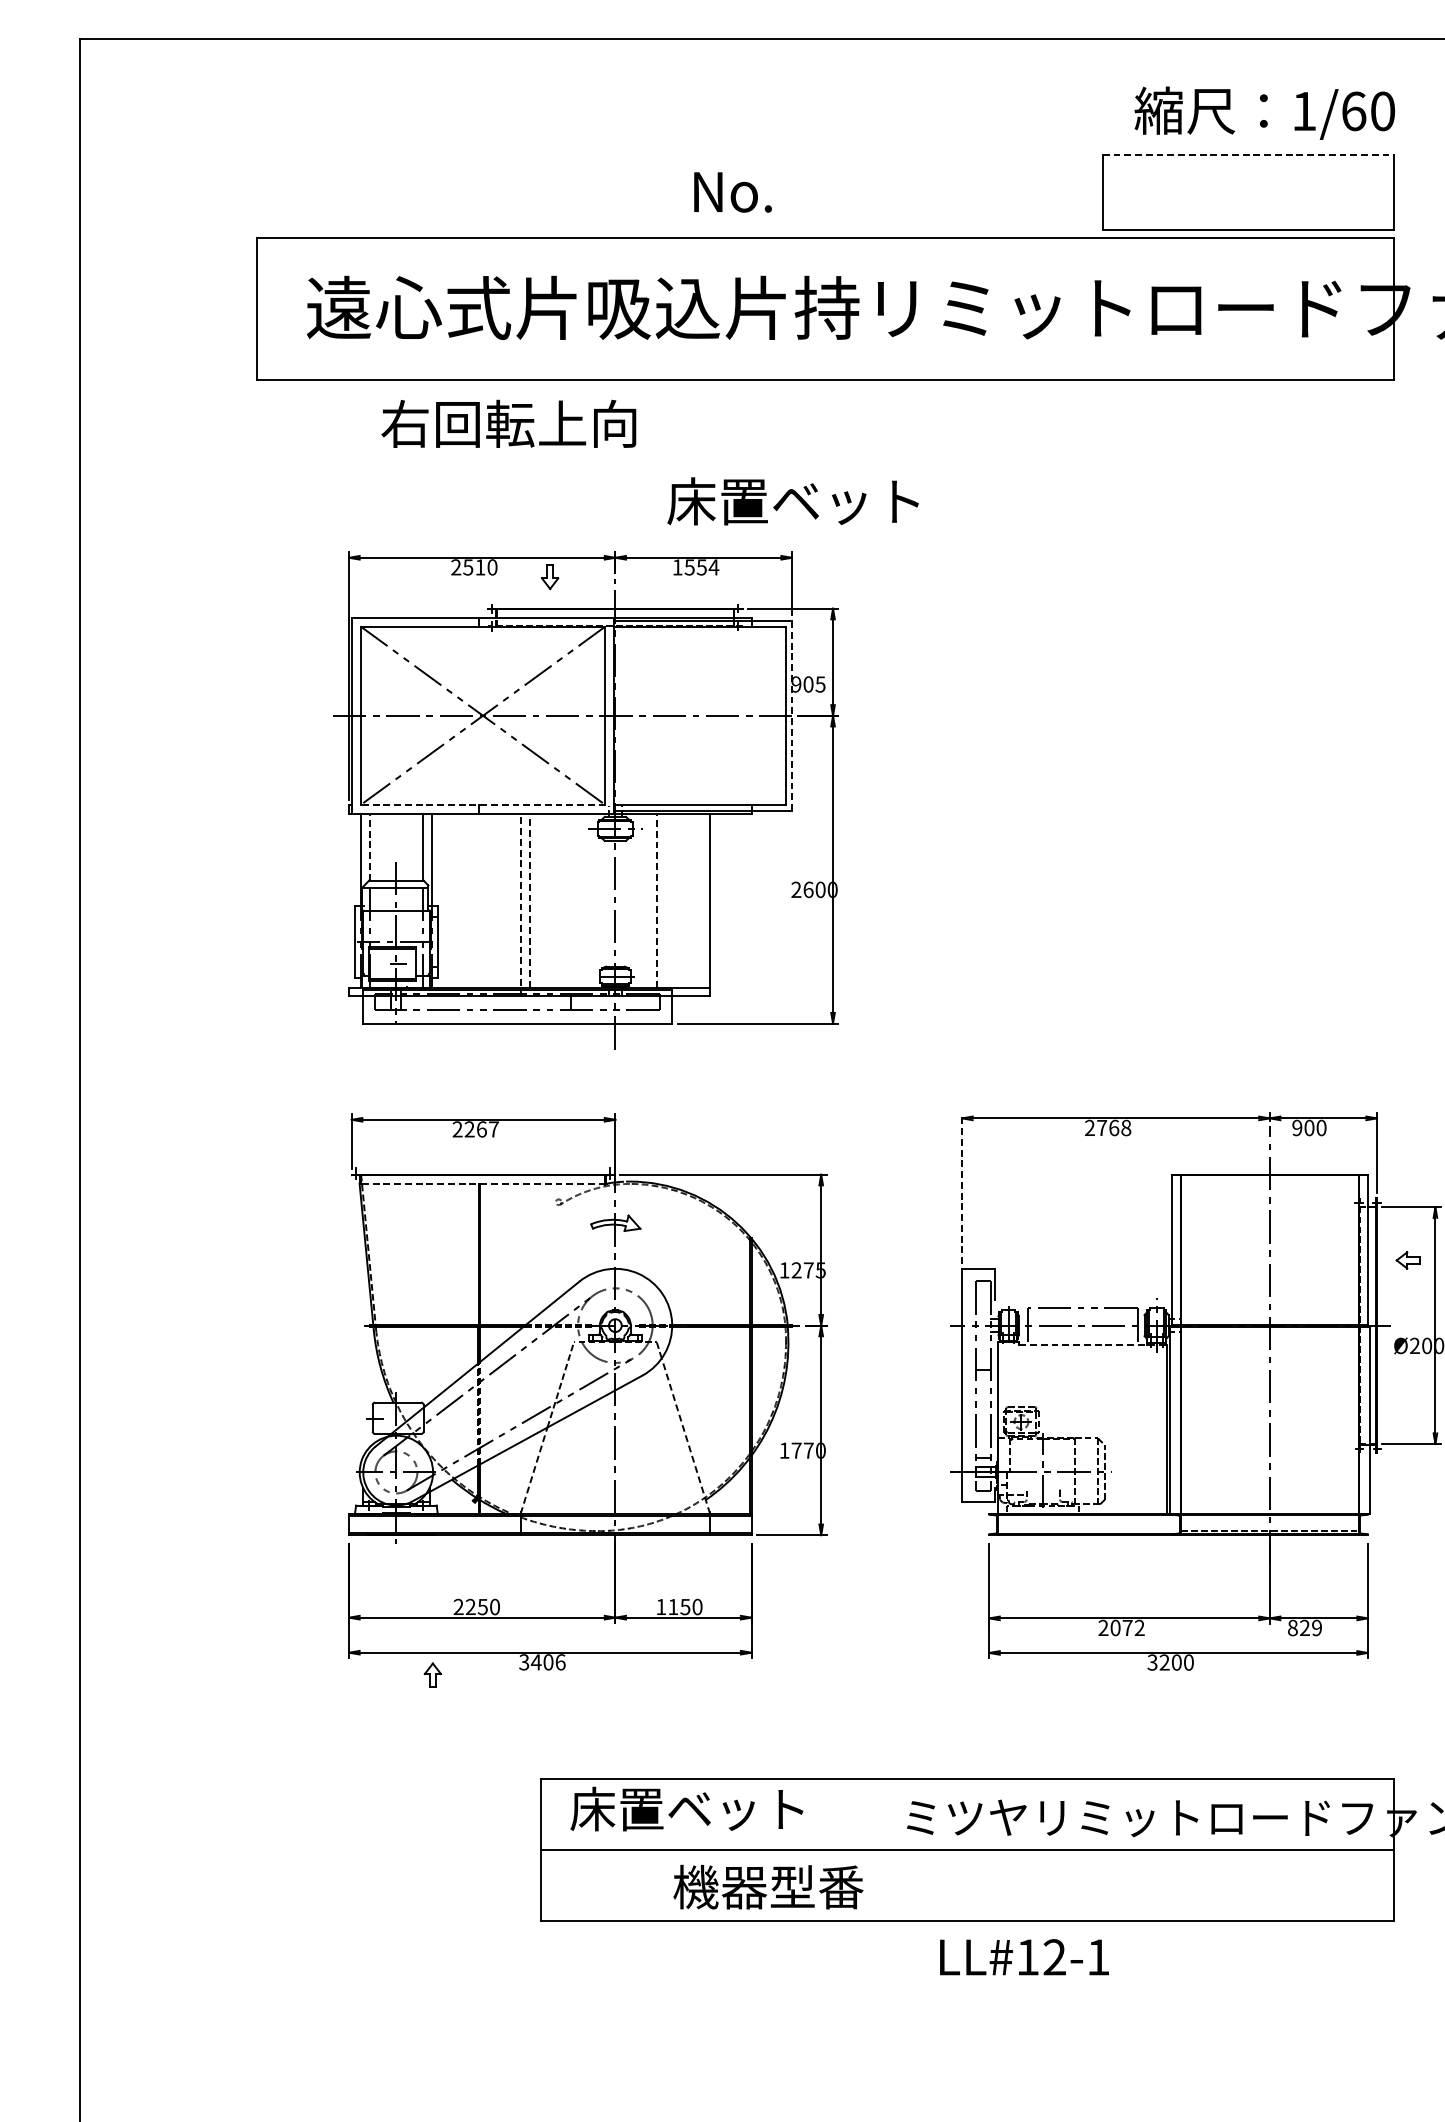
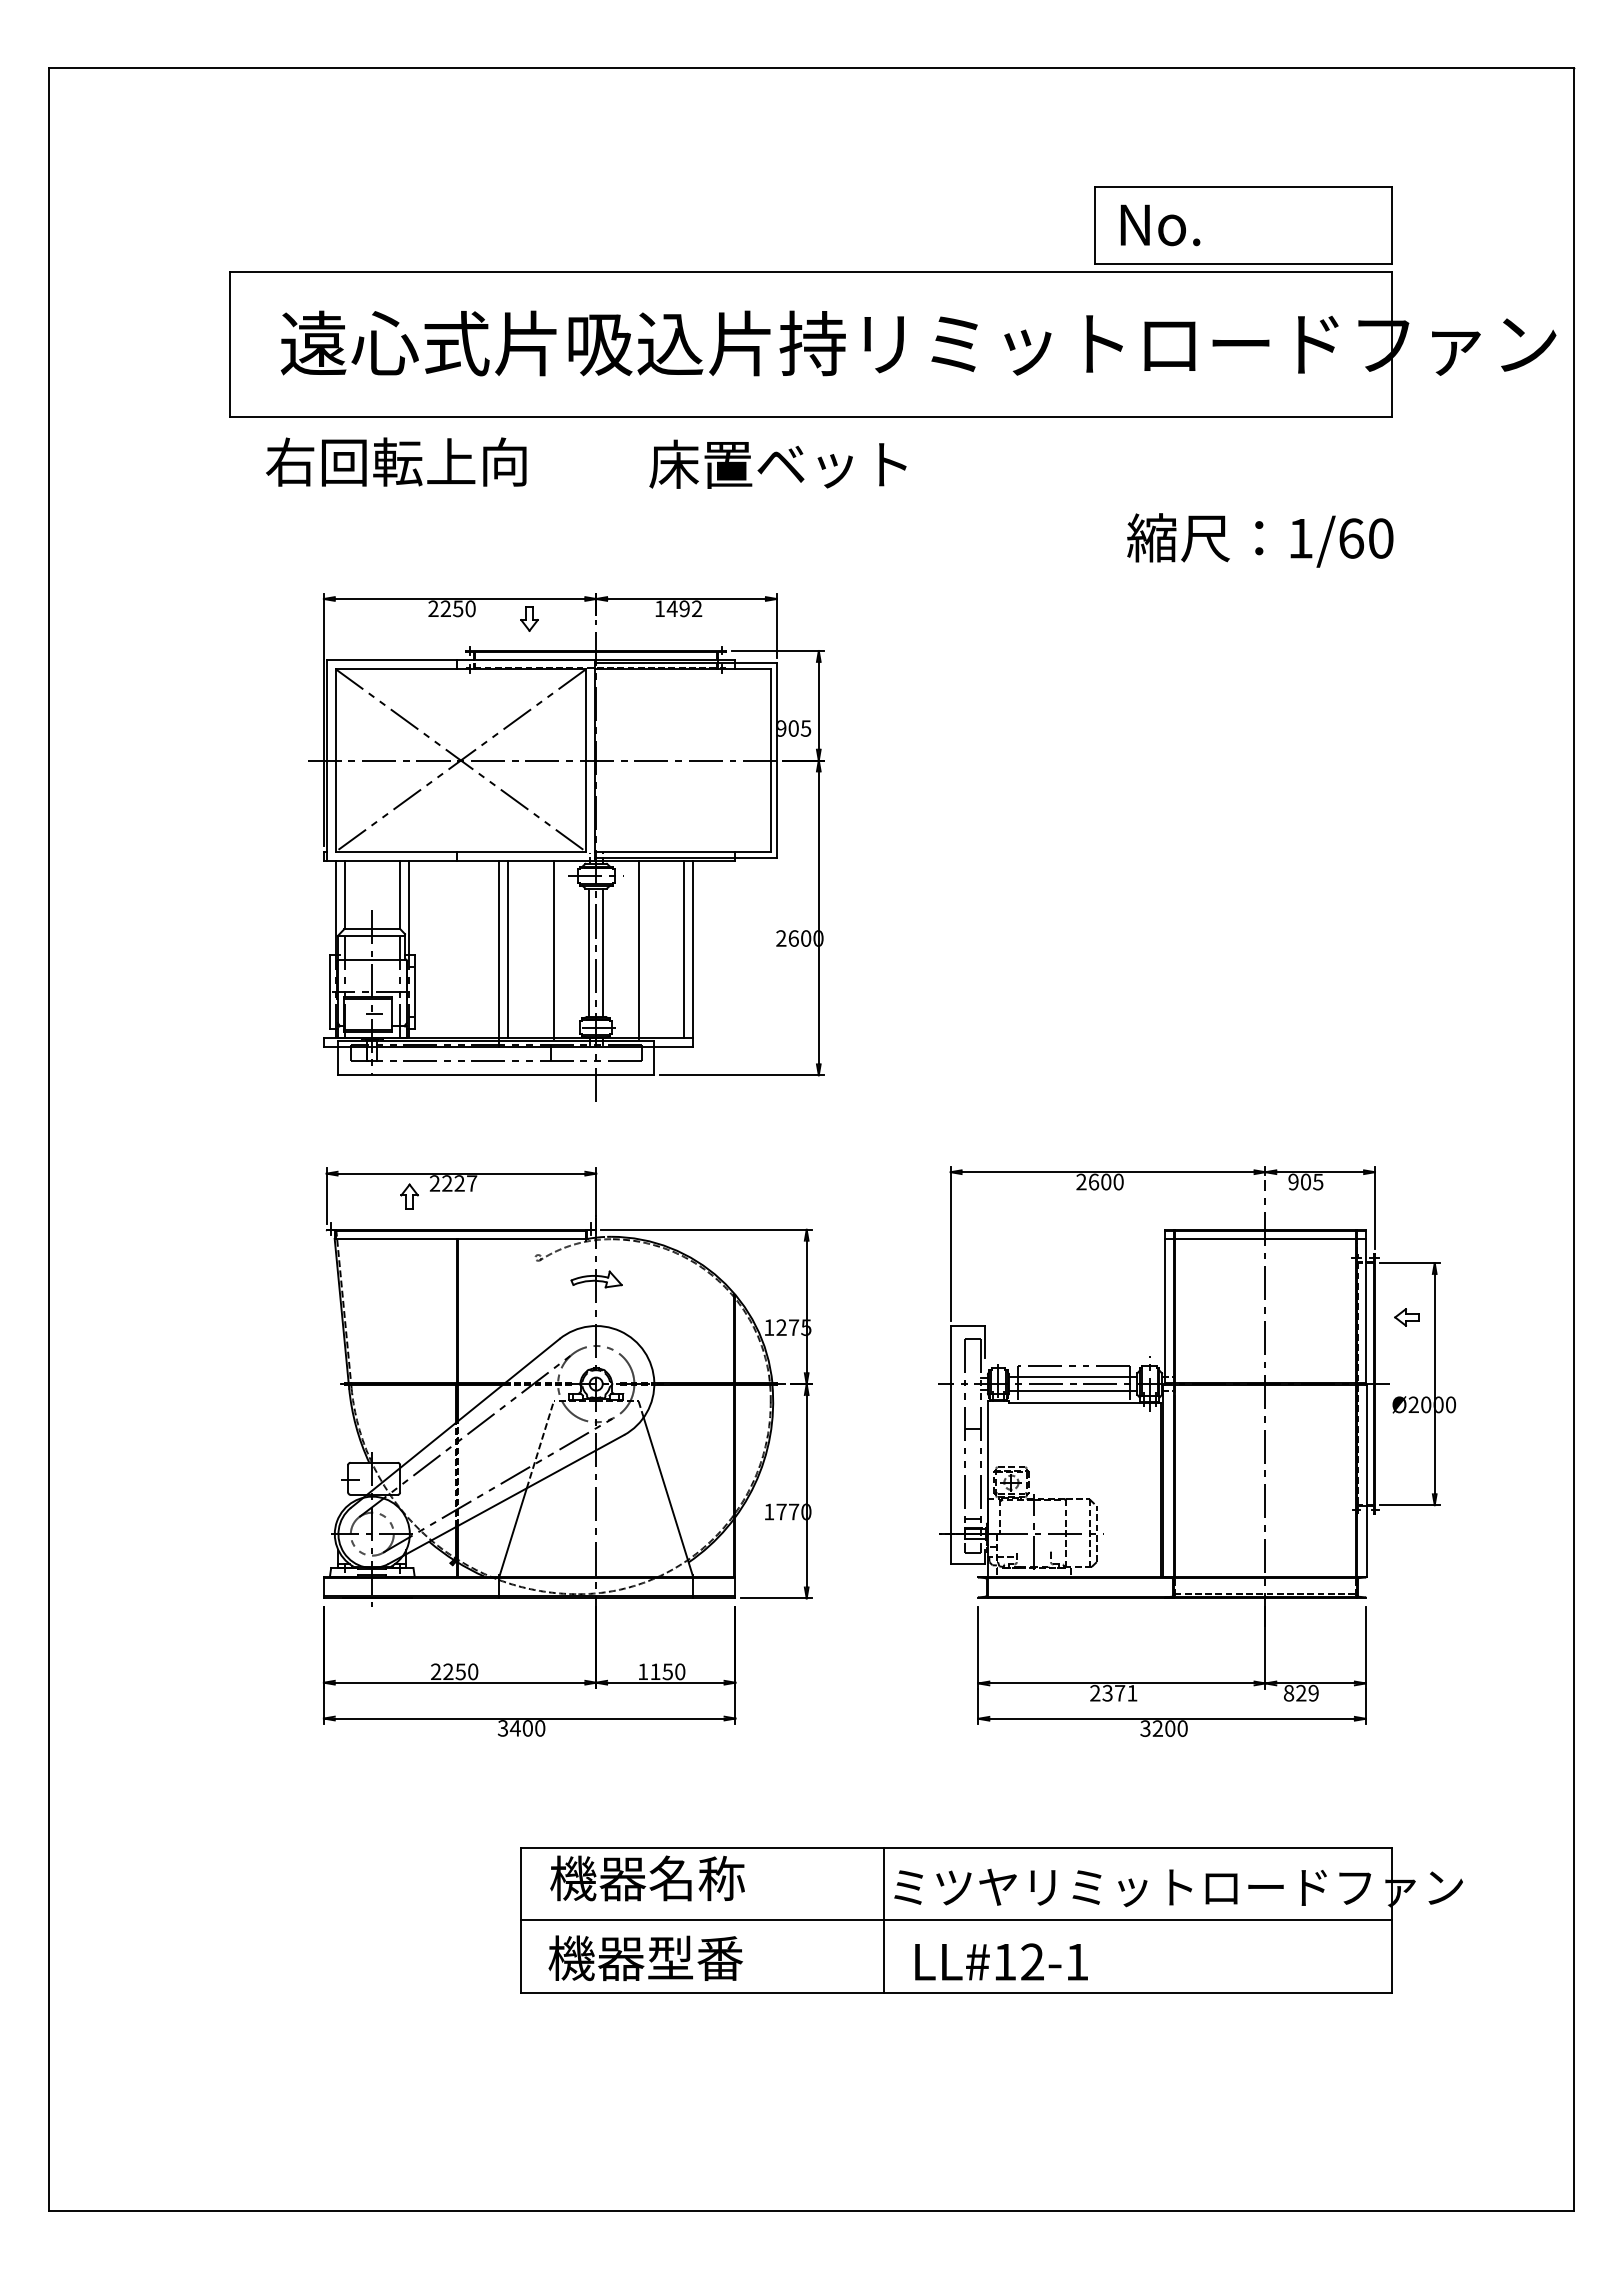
text: (1265, 113) -> (1260, 540), moved
line: (1248, 154) -> (1243, 186), dashed -> solid
text: (732, 192) -> (1160, 225), moved
text: (509, 423) -> (396, 461), moved
text: (792, 500) -> (777, 463), moved
text: (473, 567) -> (451, 608), 2510 -> 2250
text: (701, 567) -> (684, 608), 1554 -> 1492
line: (791, 715) -> (776, 760), dashed -> solid
line: (482, 804) -> (460, 851), dashed -> solid
line: (370, 846) -> (345, 894), dashed -> solid
line: (529, 900) -> (508, 949), dashed -> solid
line: (573, 900) -> (553, 949), added
line: (656, 900) -> (638, 949), dashed -> solid
line: (700, 900) -> (683, 949), added
line: (608, 903) -> (589, 952), added
line: (622, 903) -> (603, 952), added
line: (520, 904) -> (499, 953), dashed -> solid
text: (1113, 1127) -> (1105, 1181), 2768 -> 2600
text: (1321, 1127) -> (1318, 1181), 900 -> 905
text: (481, 1129) -> (459, 1183), 2267 -> 2227
line: (482, 1183) -> (460, 1238), dashed -> solid
line: (1269, 1183) -> (1265, 1238), added
line: (961, 1189) -> (950, 1244), dashed -> solid
line: (1081, 1319) -> (1072, 1377), added
line: (1081, 1332) -> (1072, 1391), added
line: (1092, 1344) -> (1084, 1403), dashed -> solid
line: (686, 1435) -> (668, 1496), dashed -> solid
line: (534, 1469) -> (513, 1531), dashed -> solid
text: (1127, 1627) -> (1119, 1692), 2072 -> 2371
text: (560, 1662) -> (540, 1728), 3406 -> 3400
part: (432, 1675) -> (409, 1196), moved
text: (687, 1809) -> (669, 1878), 床置ベット -> 機器名称
line: (896, 1849) -> (883, 1919), added
text: (768, 1886) -> (645, 1957), moved
text: (1024, 1956) -> (1001, 1961), moved

